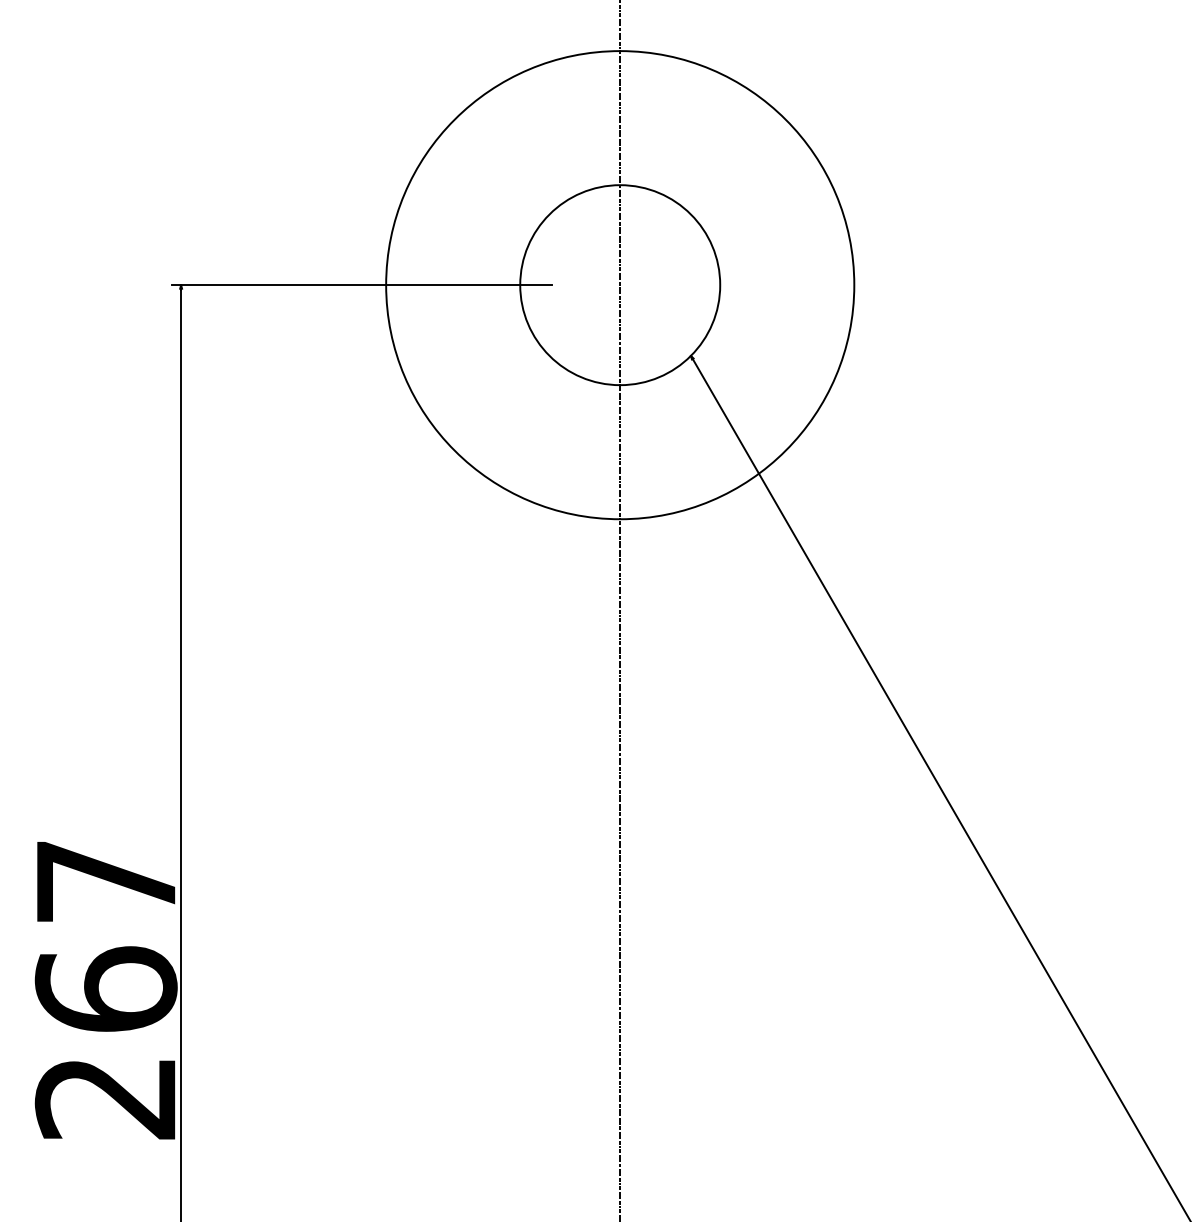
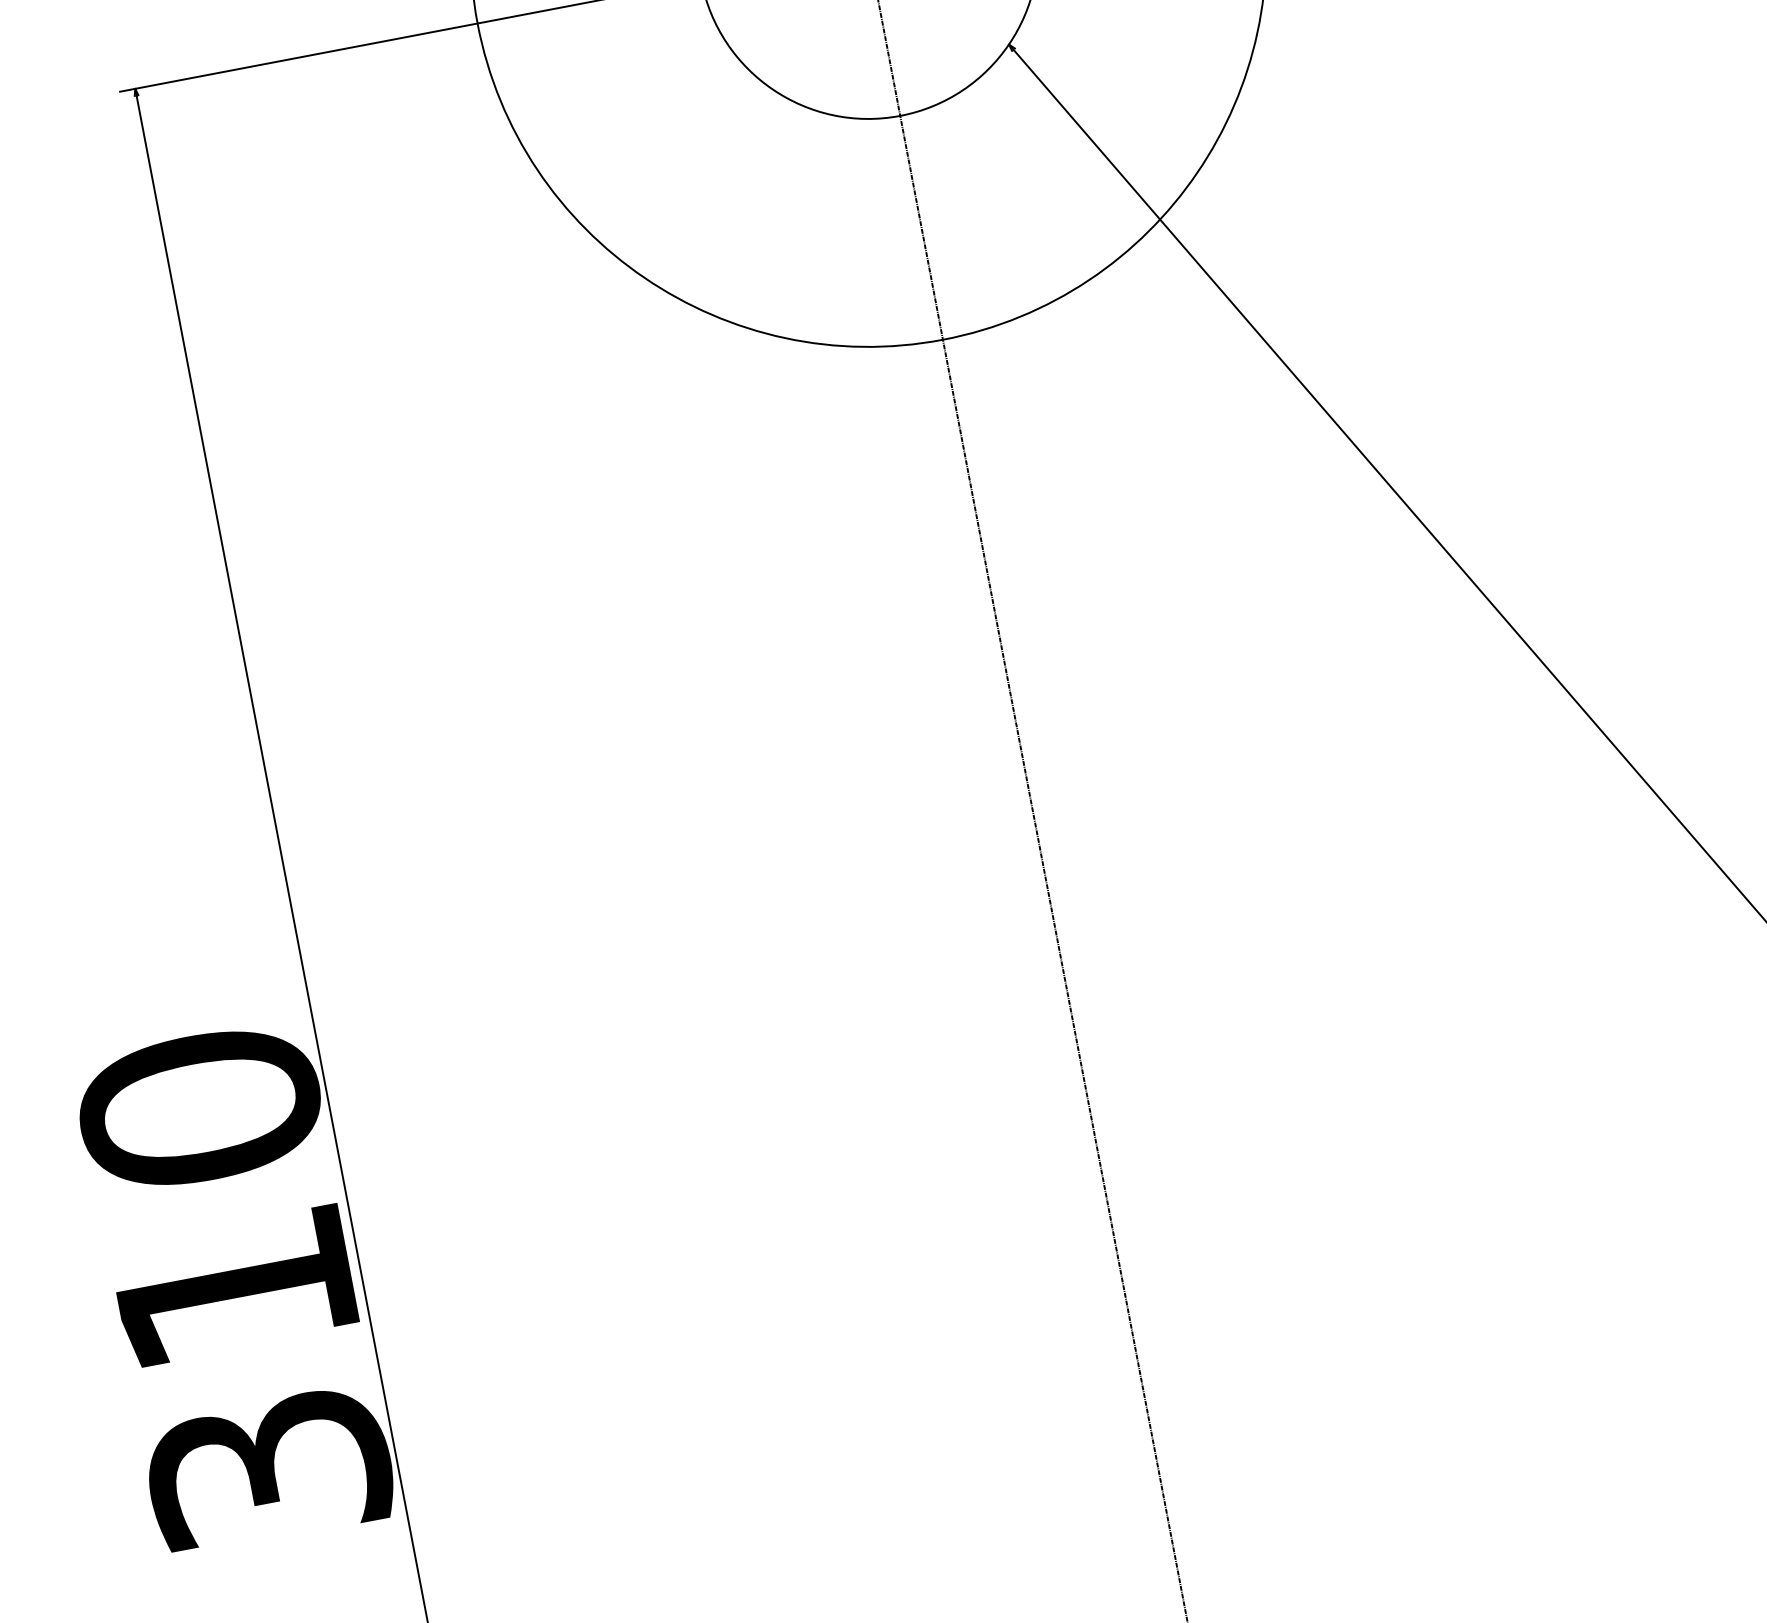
text: (105, 988) -> (233, 1287), 267 -> 310

